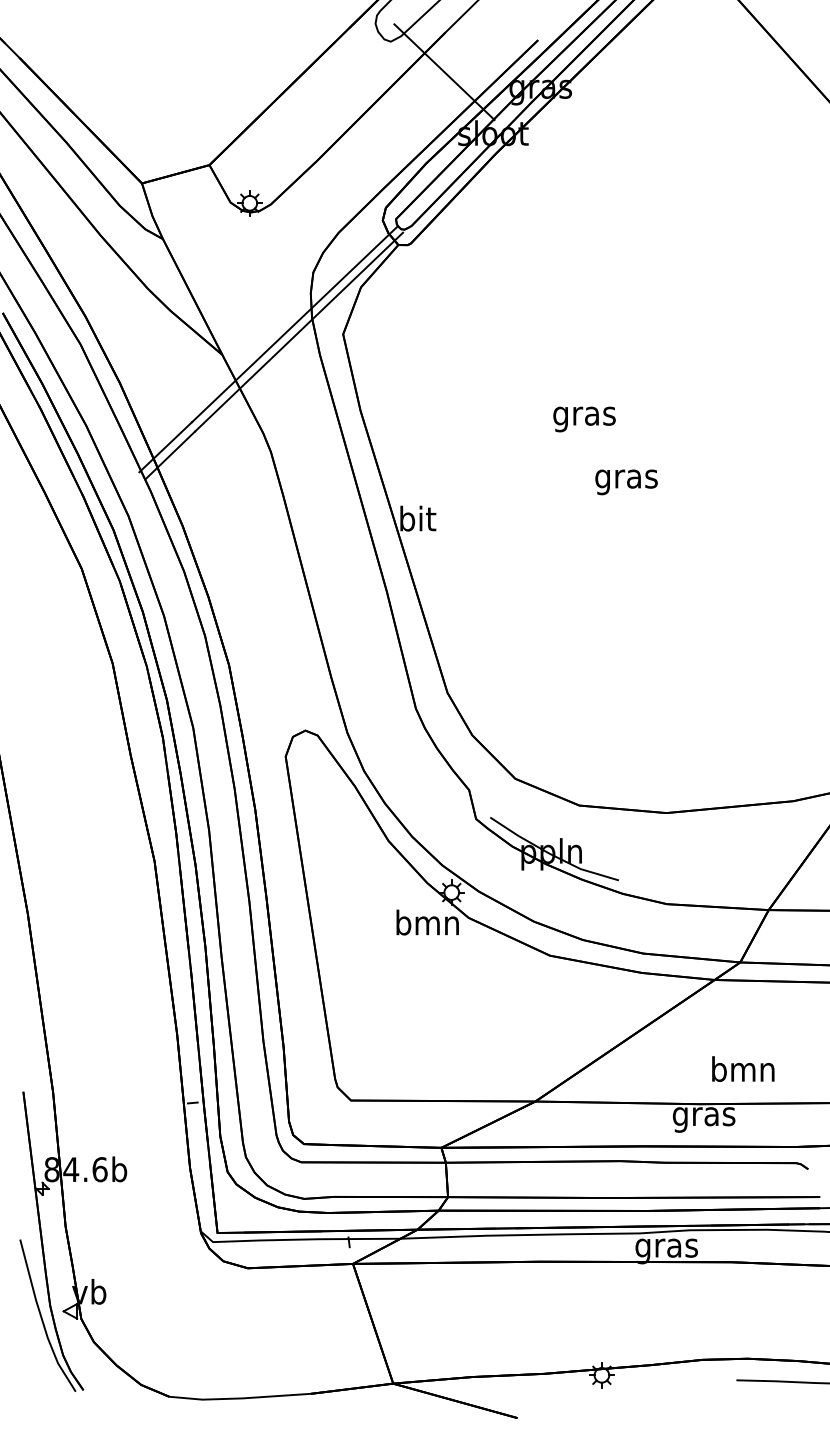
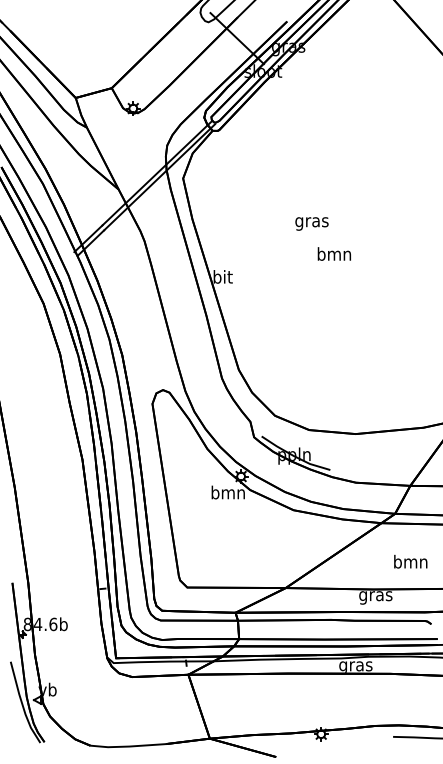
text: (626, 478) -> (334, 255), gras -> bmn
text: (742, 1068) -> (410, 561), moved

